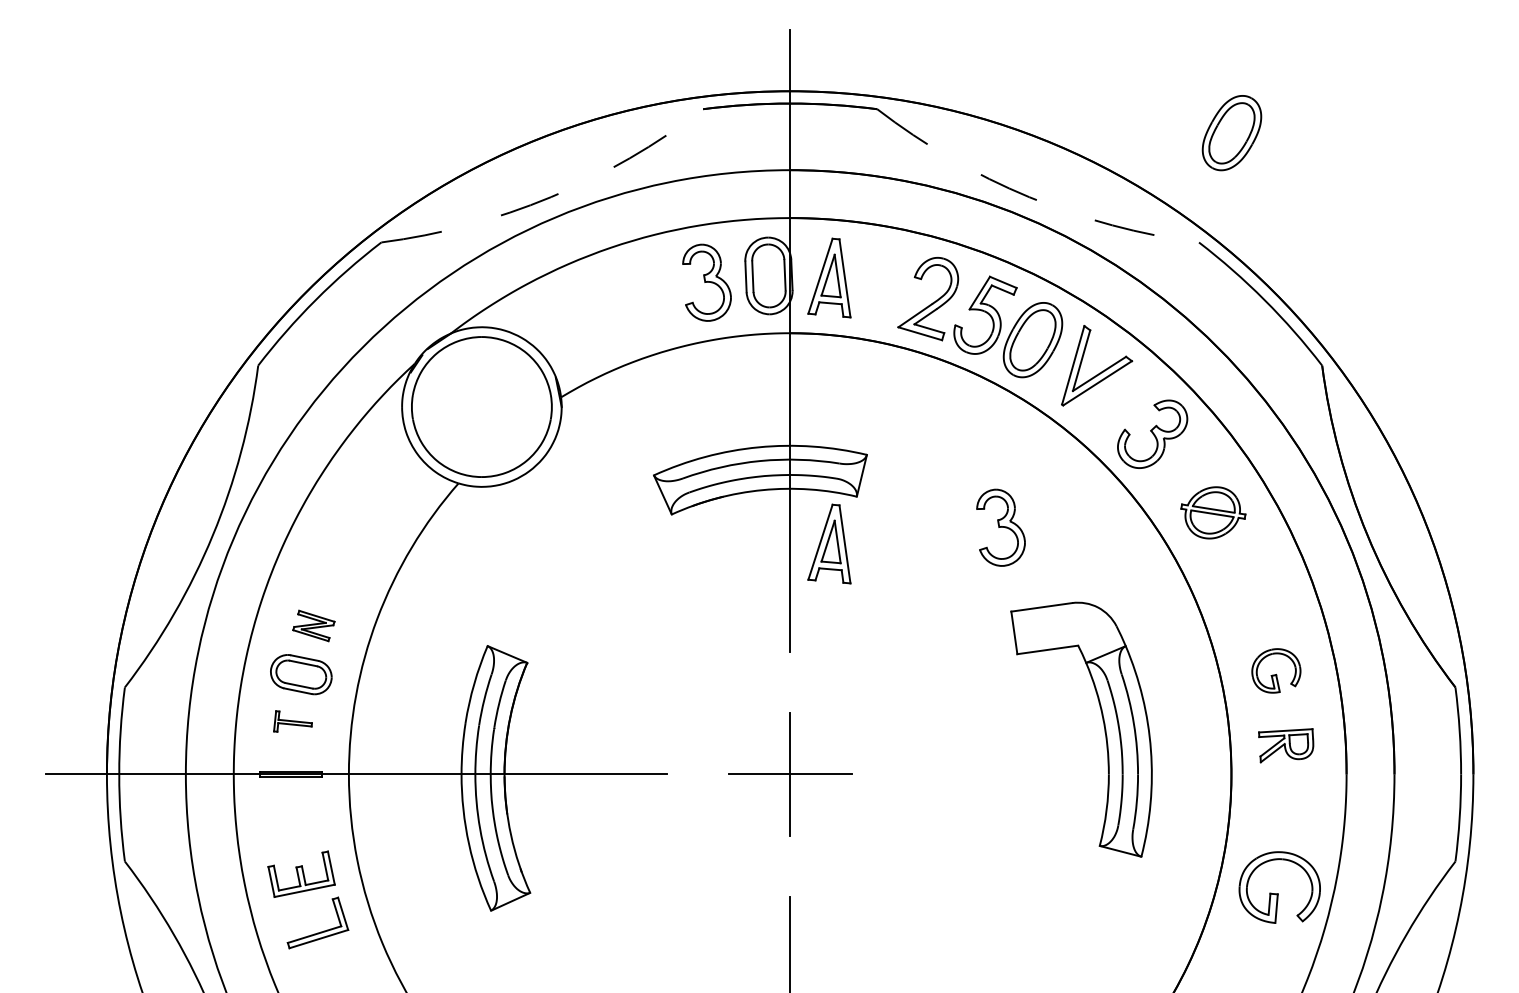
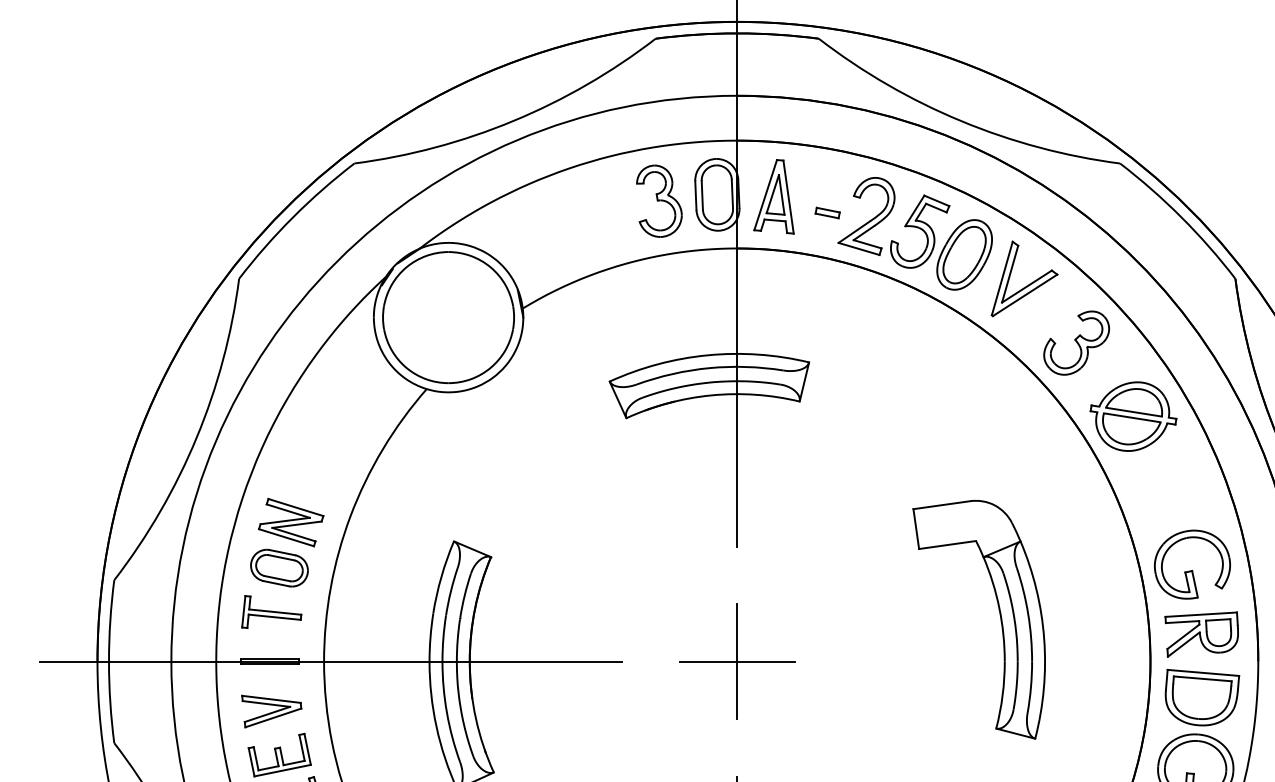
part: (1231, 133) -> (1150, 61), removed
arc: (551, 197) -> (513, 121), dashed -> solid
arc: (1029, 197) -> (961, 121), dashed -> solid
part: (886, 294) -> (827, 212), added
part: (1213, 512) -> (1133, 416), size x1.43
part: (1000, 527) -> (934, 430), removed
part: (829, 543) -> (774, 445), removed
part: (313, 625) -> (290, 522), size x1.67
part: (1276, 670) -> (1192, 564), size x1.67
part: (292, 721) -> (271, 612), size x1.67
part: (1103, 726) -> (999, 616), moved
part: (1285, 745) -> (1201, 634), size x1.43
part: (1286, 812) -> (1202, 697), added
part: (292, 827) -> (271, 711), added

